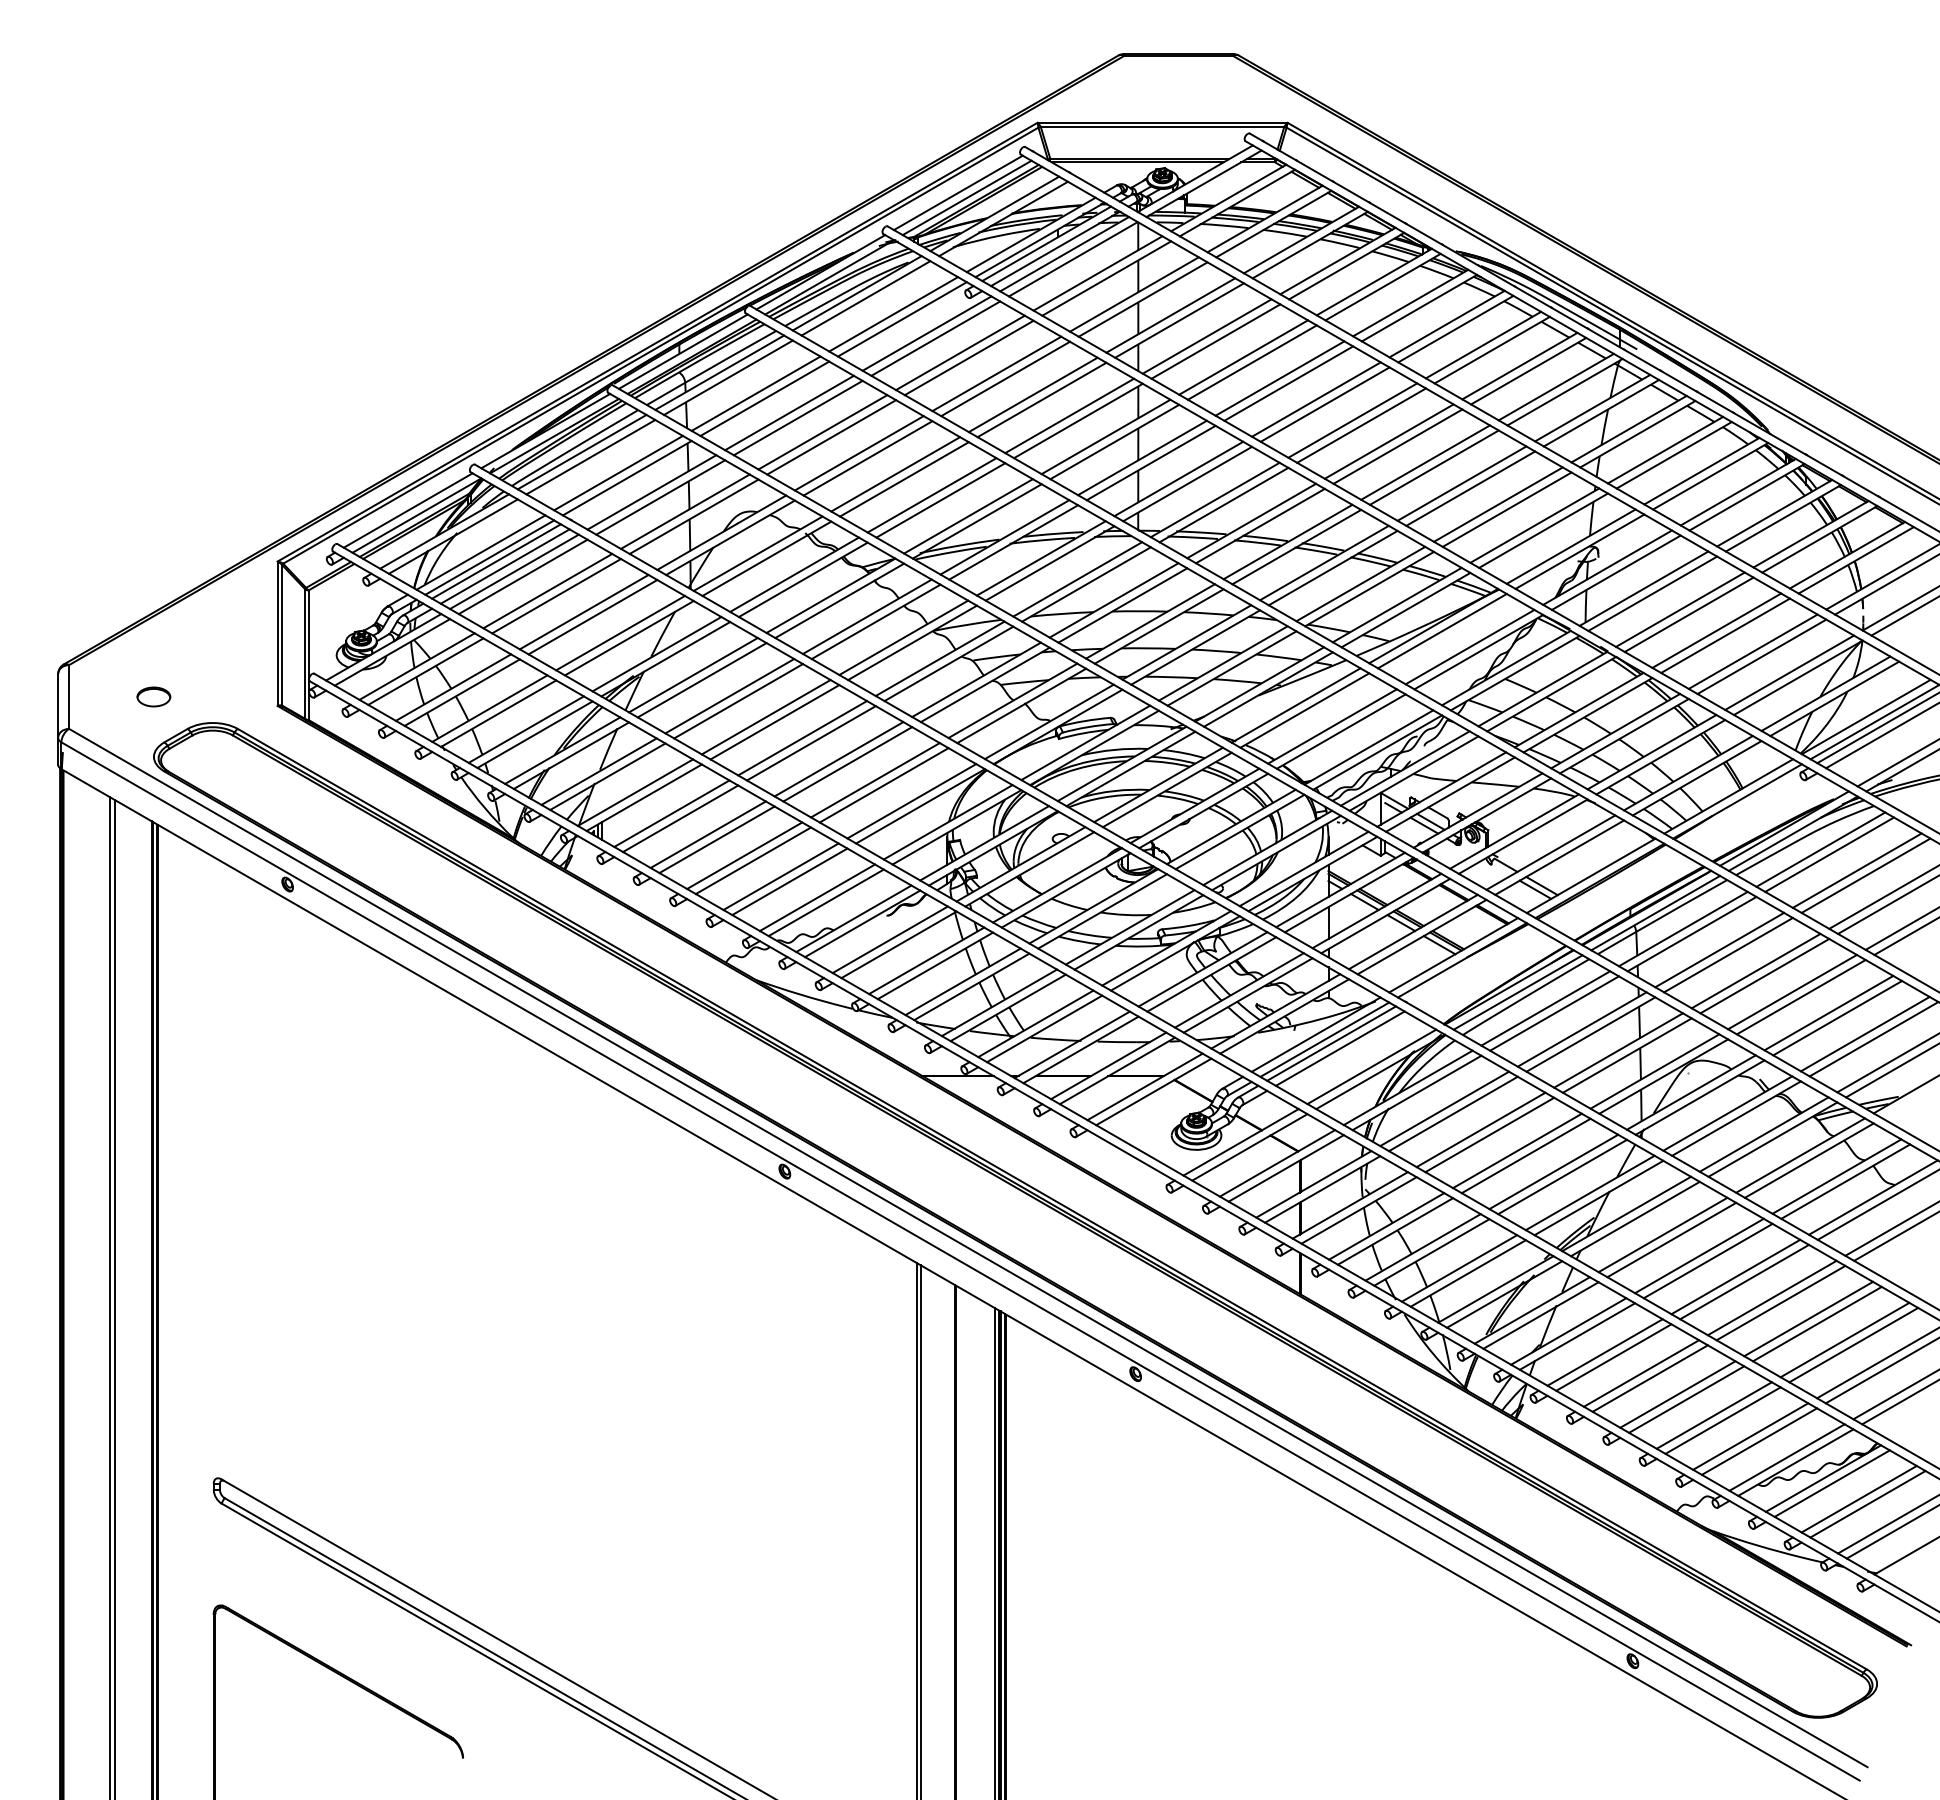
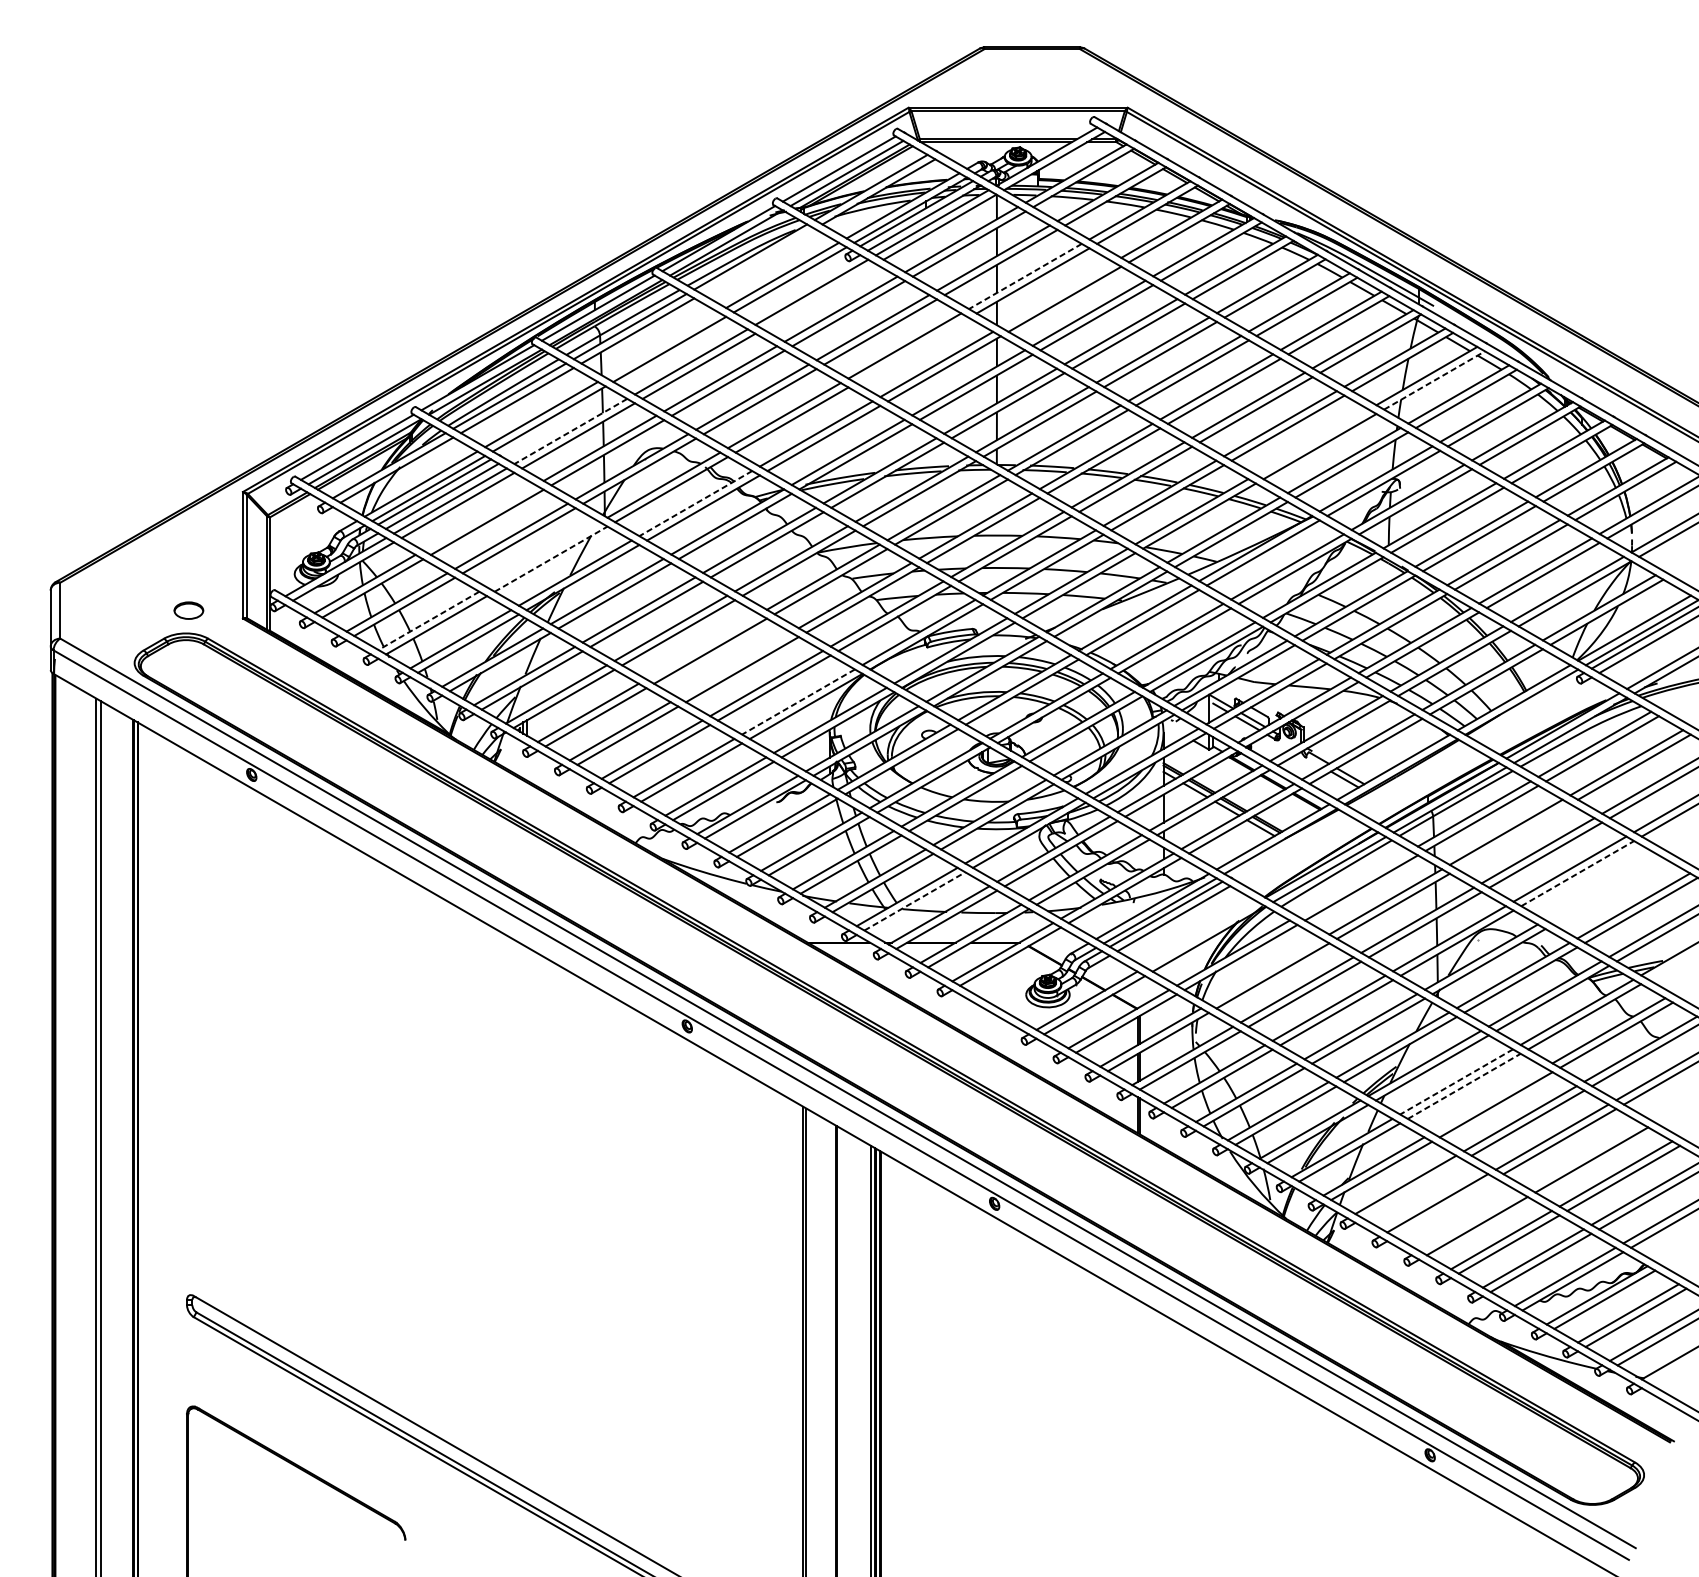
line: (865, 298) -> (757, 261), removed
line: (1170, 315) -> (1025, 276), solid -> dashed
line: (1206, 336) -> (1056, 294), removed
line: (935, 338) -> (819, 296), removed
line: (755, 393) -> (661, 344), removed
line: (1041, 399) -> (912, 350), removed
line: (1638, 433) -> (1435, 379), solid -> dashed
line: (651, 492) -> (570, 431), solid -> dashed
line: (1497, 504) -> (1311, 442), removed
line: (794, 575) -> (695, 504), solid -> dashed
line: (547, 590) -> (479, 517), removed
line: (620, 632) -> (543, 554), removed
line: (629, 637) -> (551, 558), solid -> dashed
part: (153, 696) -> (188, 610), moved
line: (489, 708) -> (428, 620), solid -> dashed
line: (802, 738) -> (702, 647), removed
line: (838, 759) -> (734, 665), removed
line: (911, 801) -> (798, 702), solid -> dashed
line: (1728, 954) -> (1513, 836), removed
line: (1801, 996) -> (1577, 873), solid -> dashed
line: (1545, 1008) -> (1353, 883), removed
line: (1828, 1012) -> (1601, 887), removed
line: (1837, 1018) -> (1609, 892), removed
line: (1045, 1028) -> (915, 901), solid -> dashed
line: (1371, 1066) -> (1201, 934), removed
line: (1444, 1108) -> (1265, 971), removed
line: (1662, 1235) -> (1456, 1082), solid -> dashed
line: (1672, 1239) -> (1464, 1085), solid -> dashed
line: (1699, 1255) -> (1488, 1099), removed
line: (1808, 1318) -> (1584, 1155), removed
line: (1613, 1357) -> (1413, 1189), removed
line: (1649, 1378) -> (1444, 1207), removed
line: (1677, 1394) -> (1469, 1221), removed

